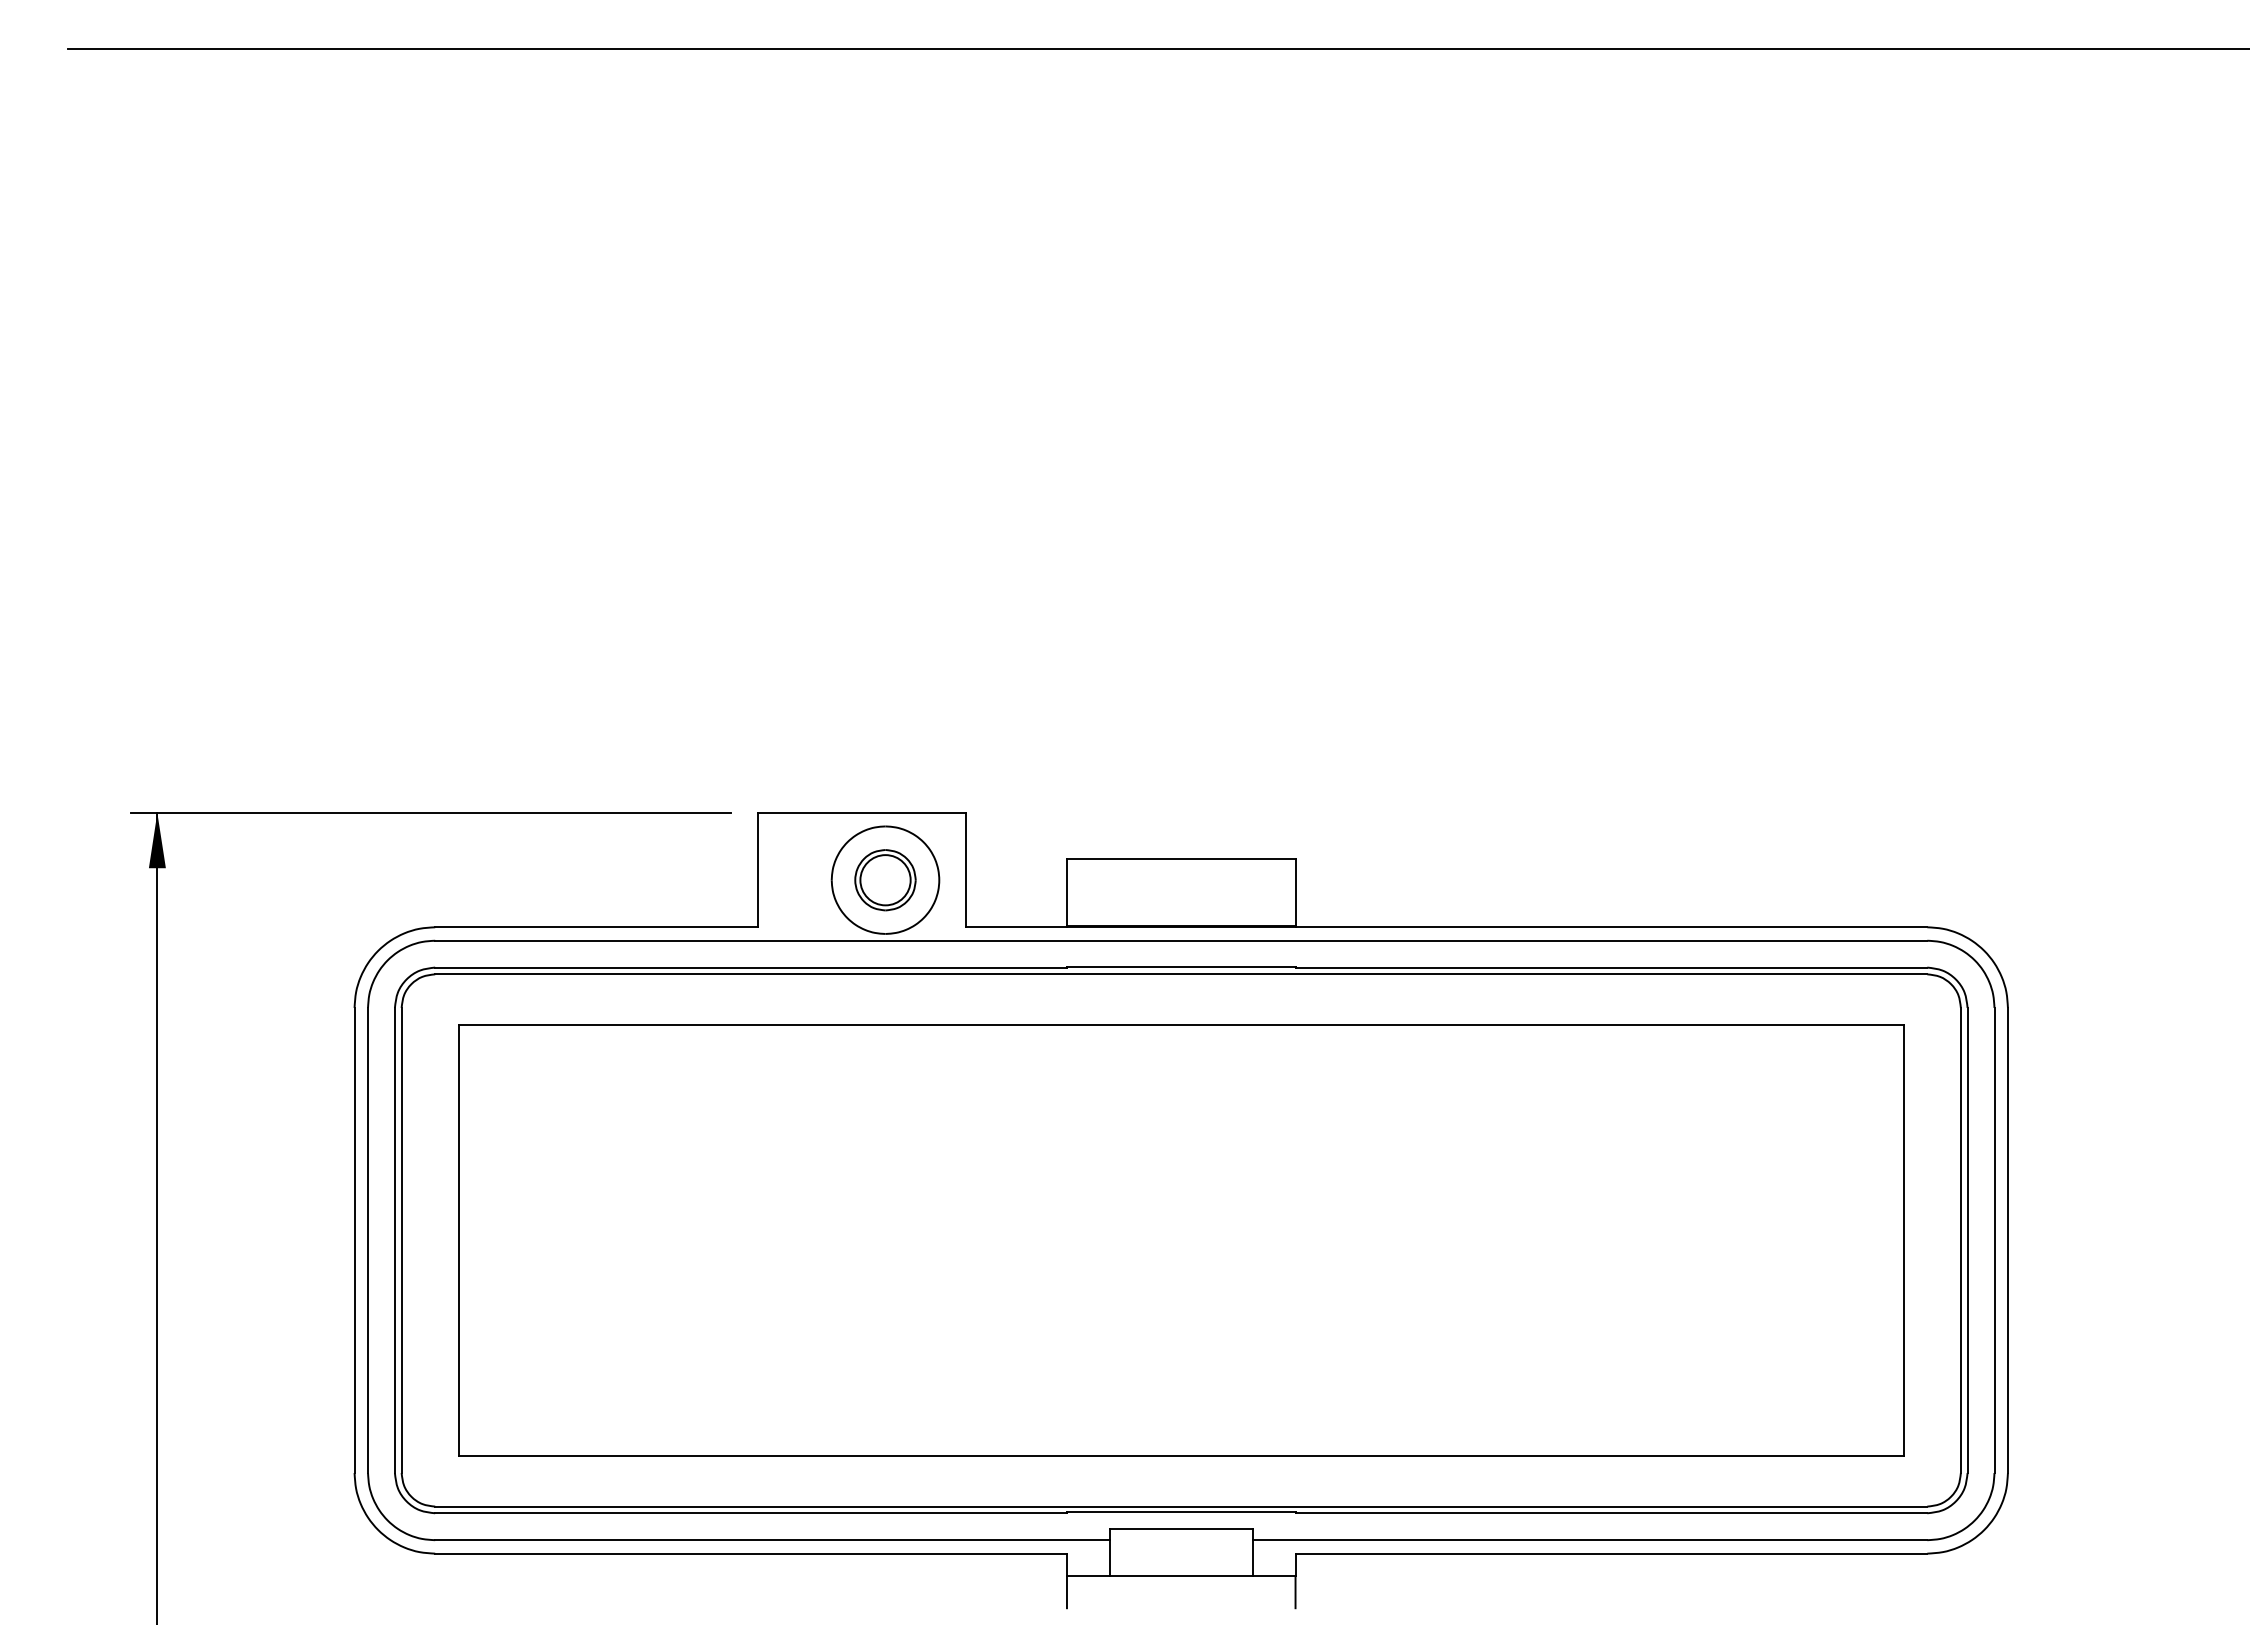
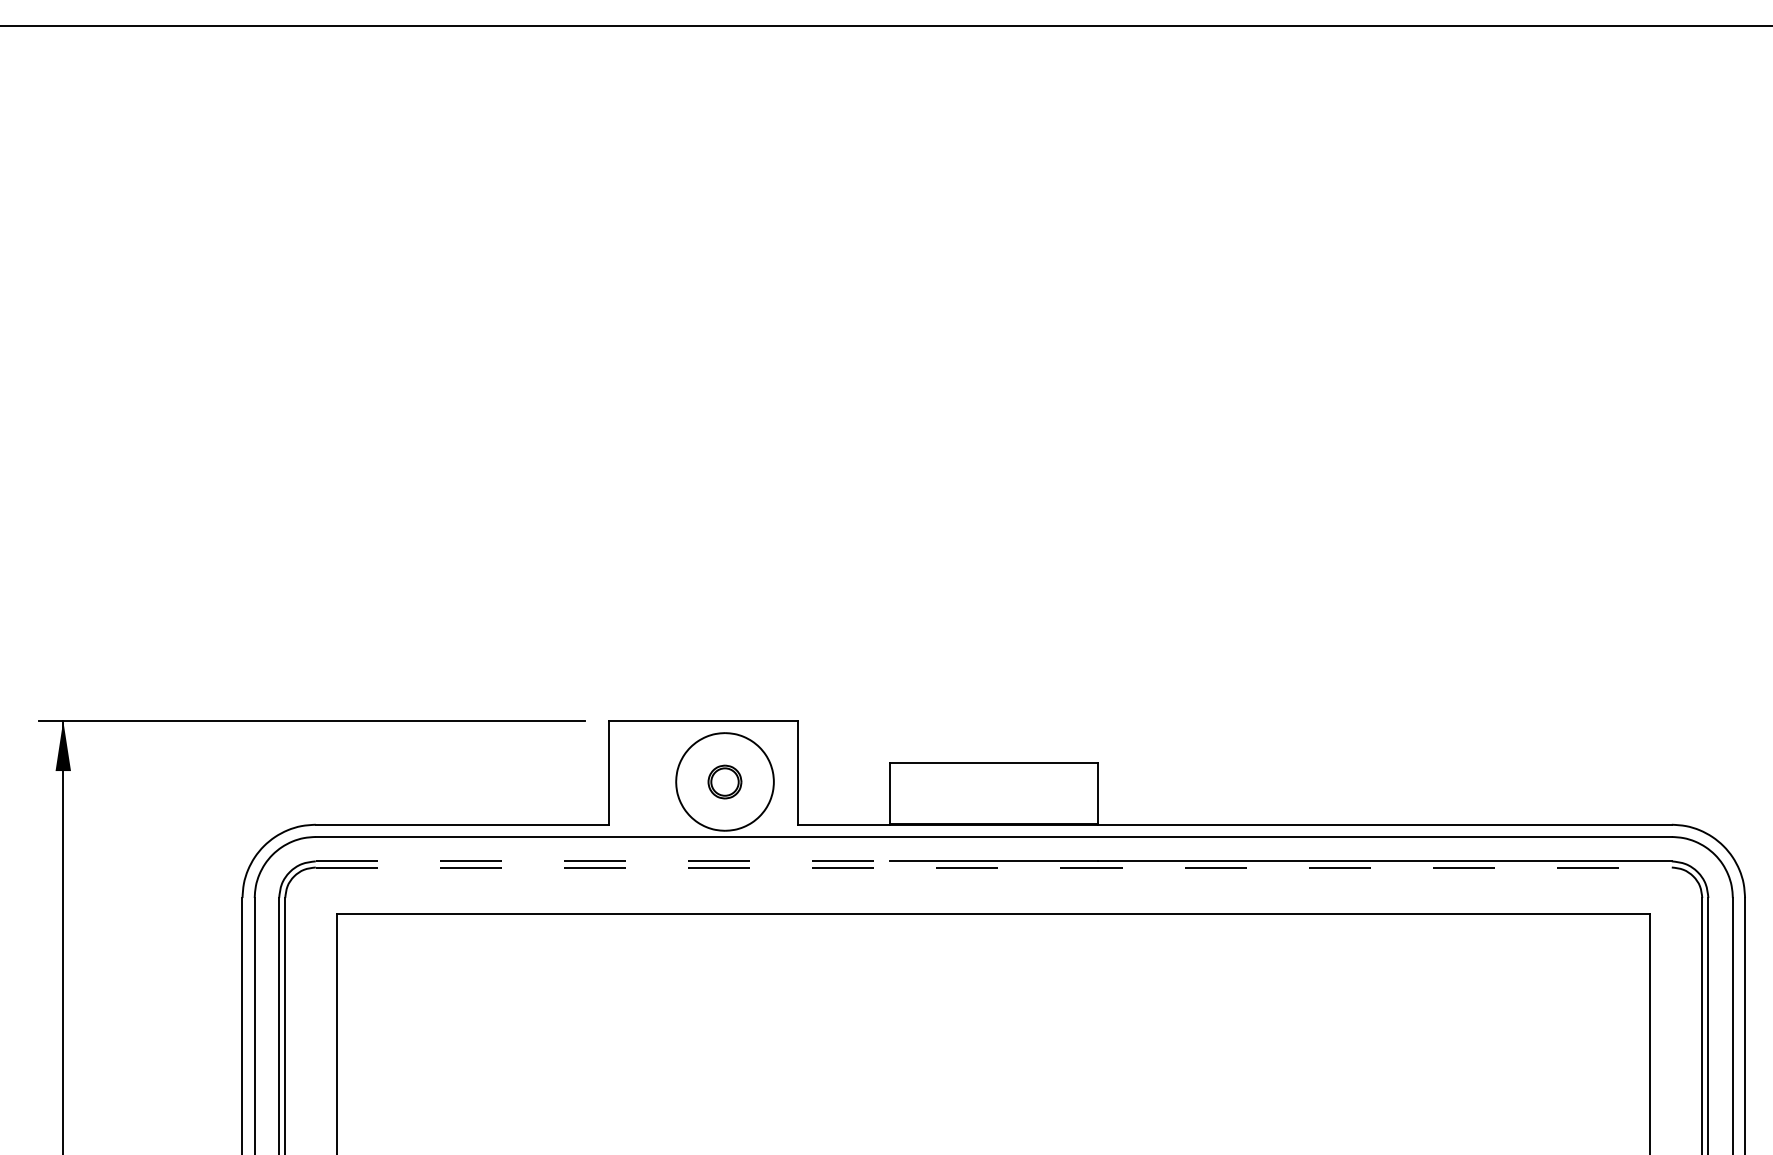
part: (885, 880) -> (725, 782), size x0.6
line: (751, 967) -> (603, 861), solid -> dashed
line: (1181, 974) -> (994, 867), solid -> dashed

